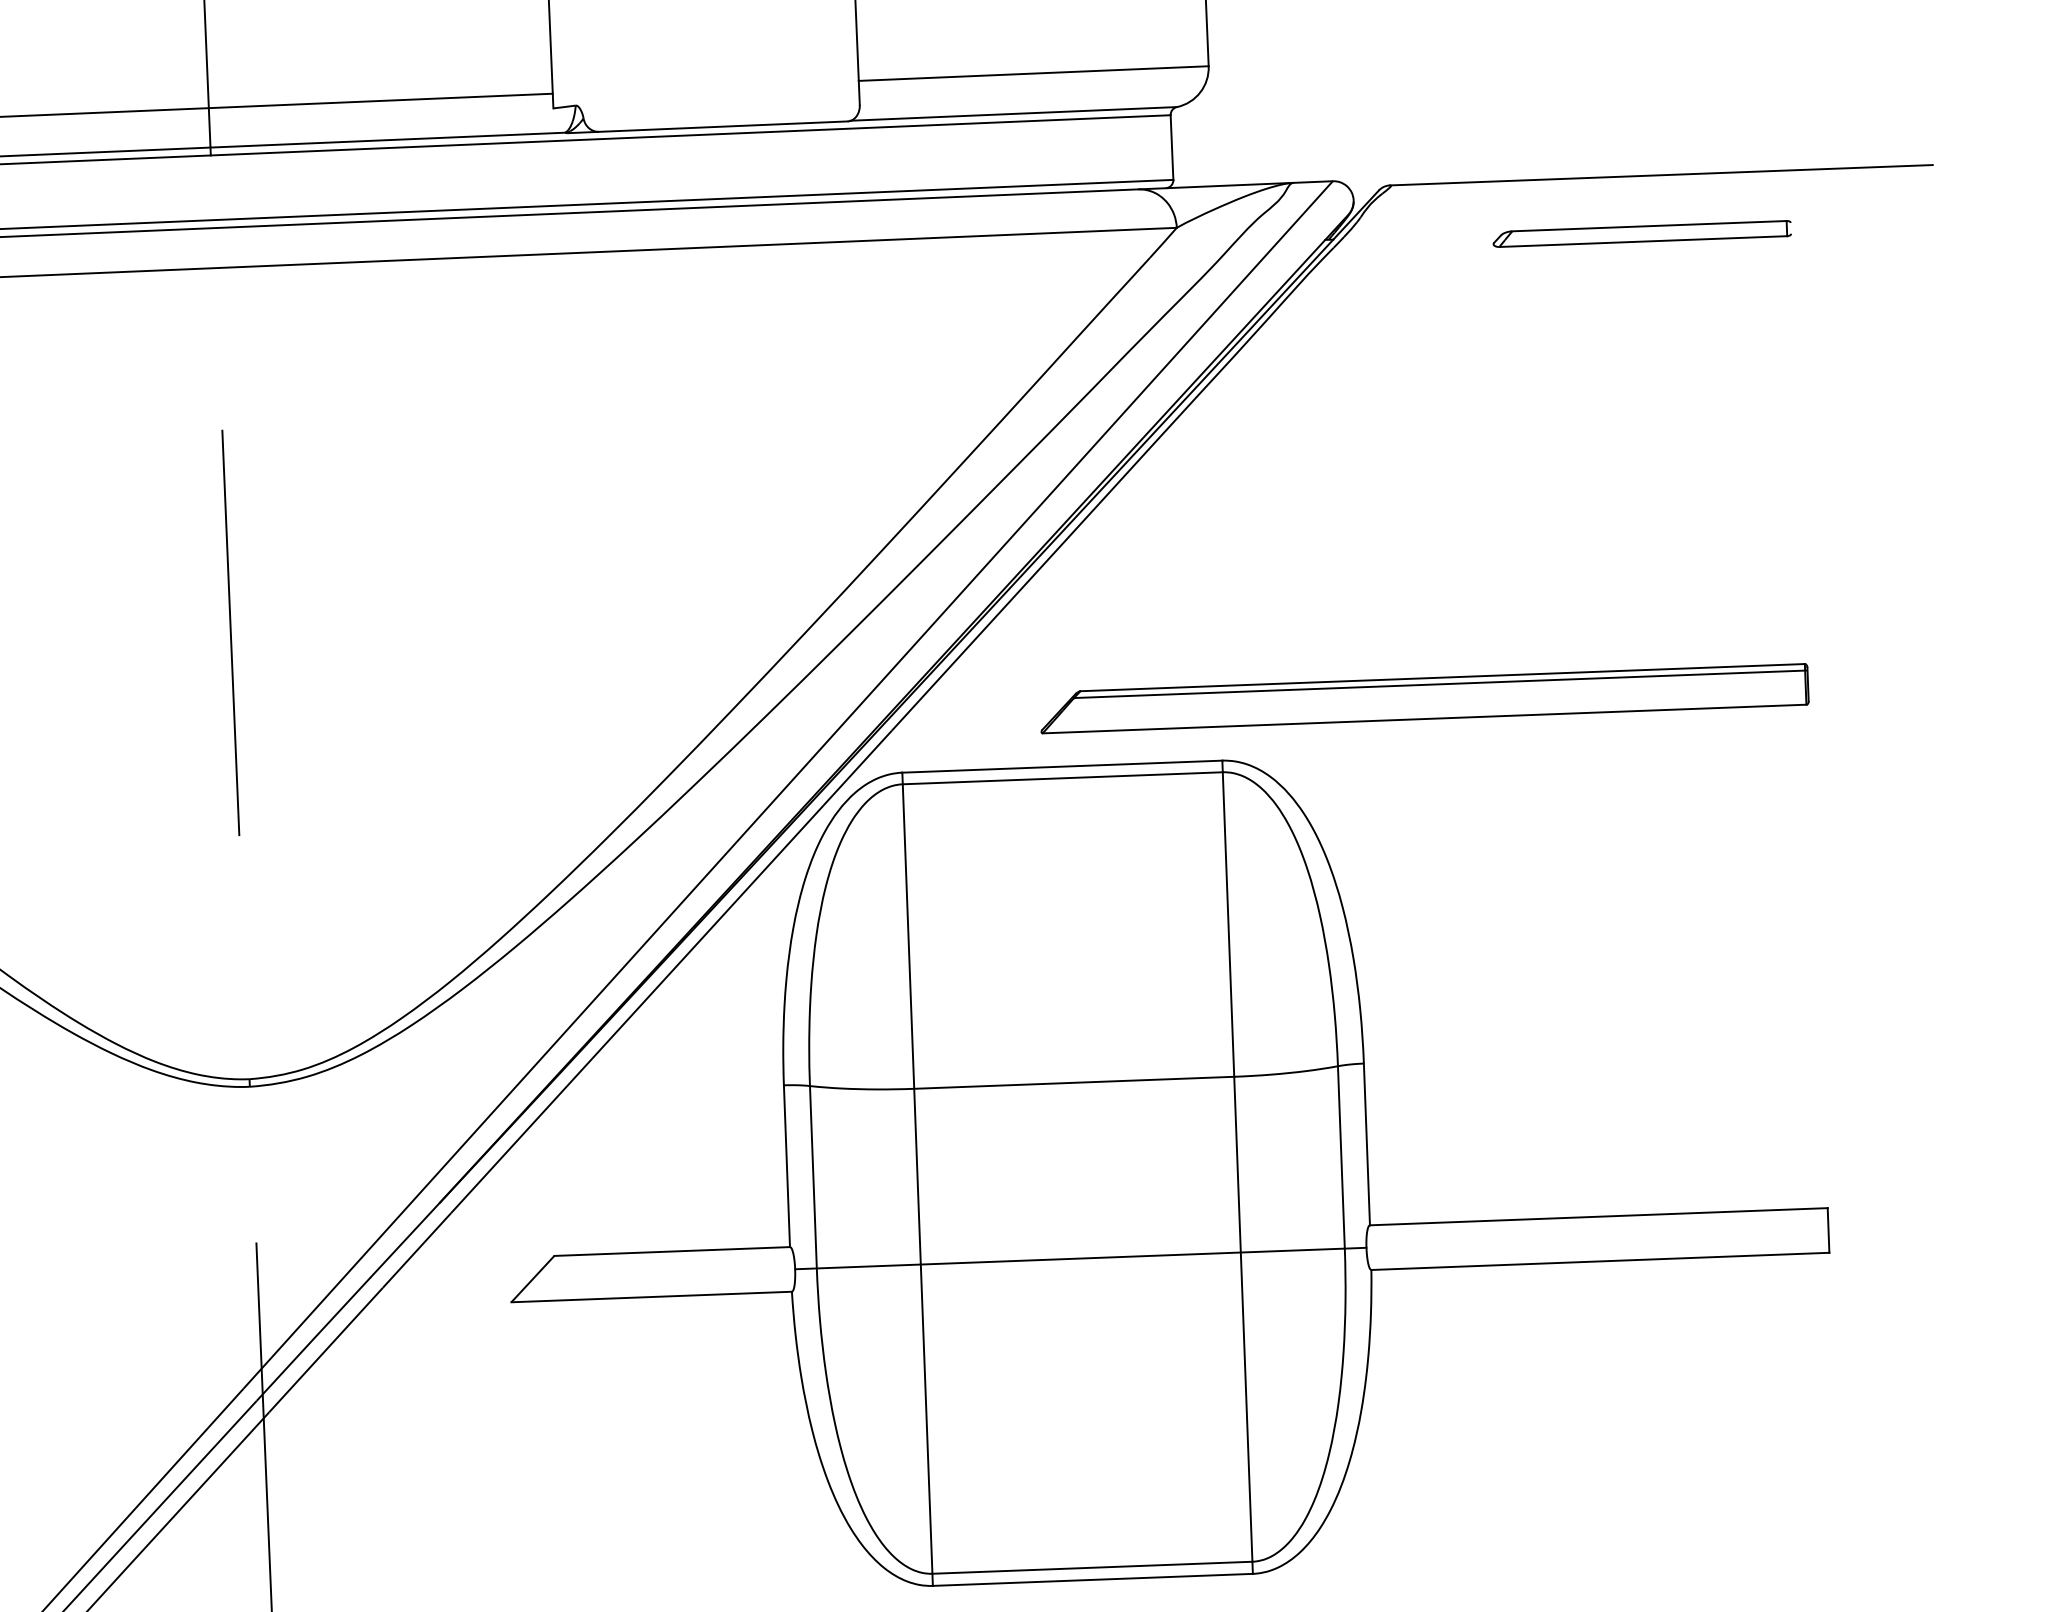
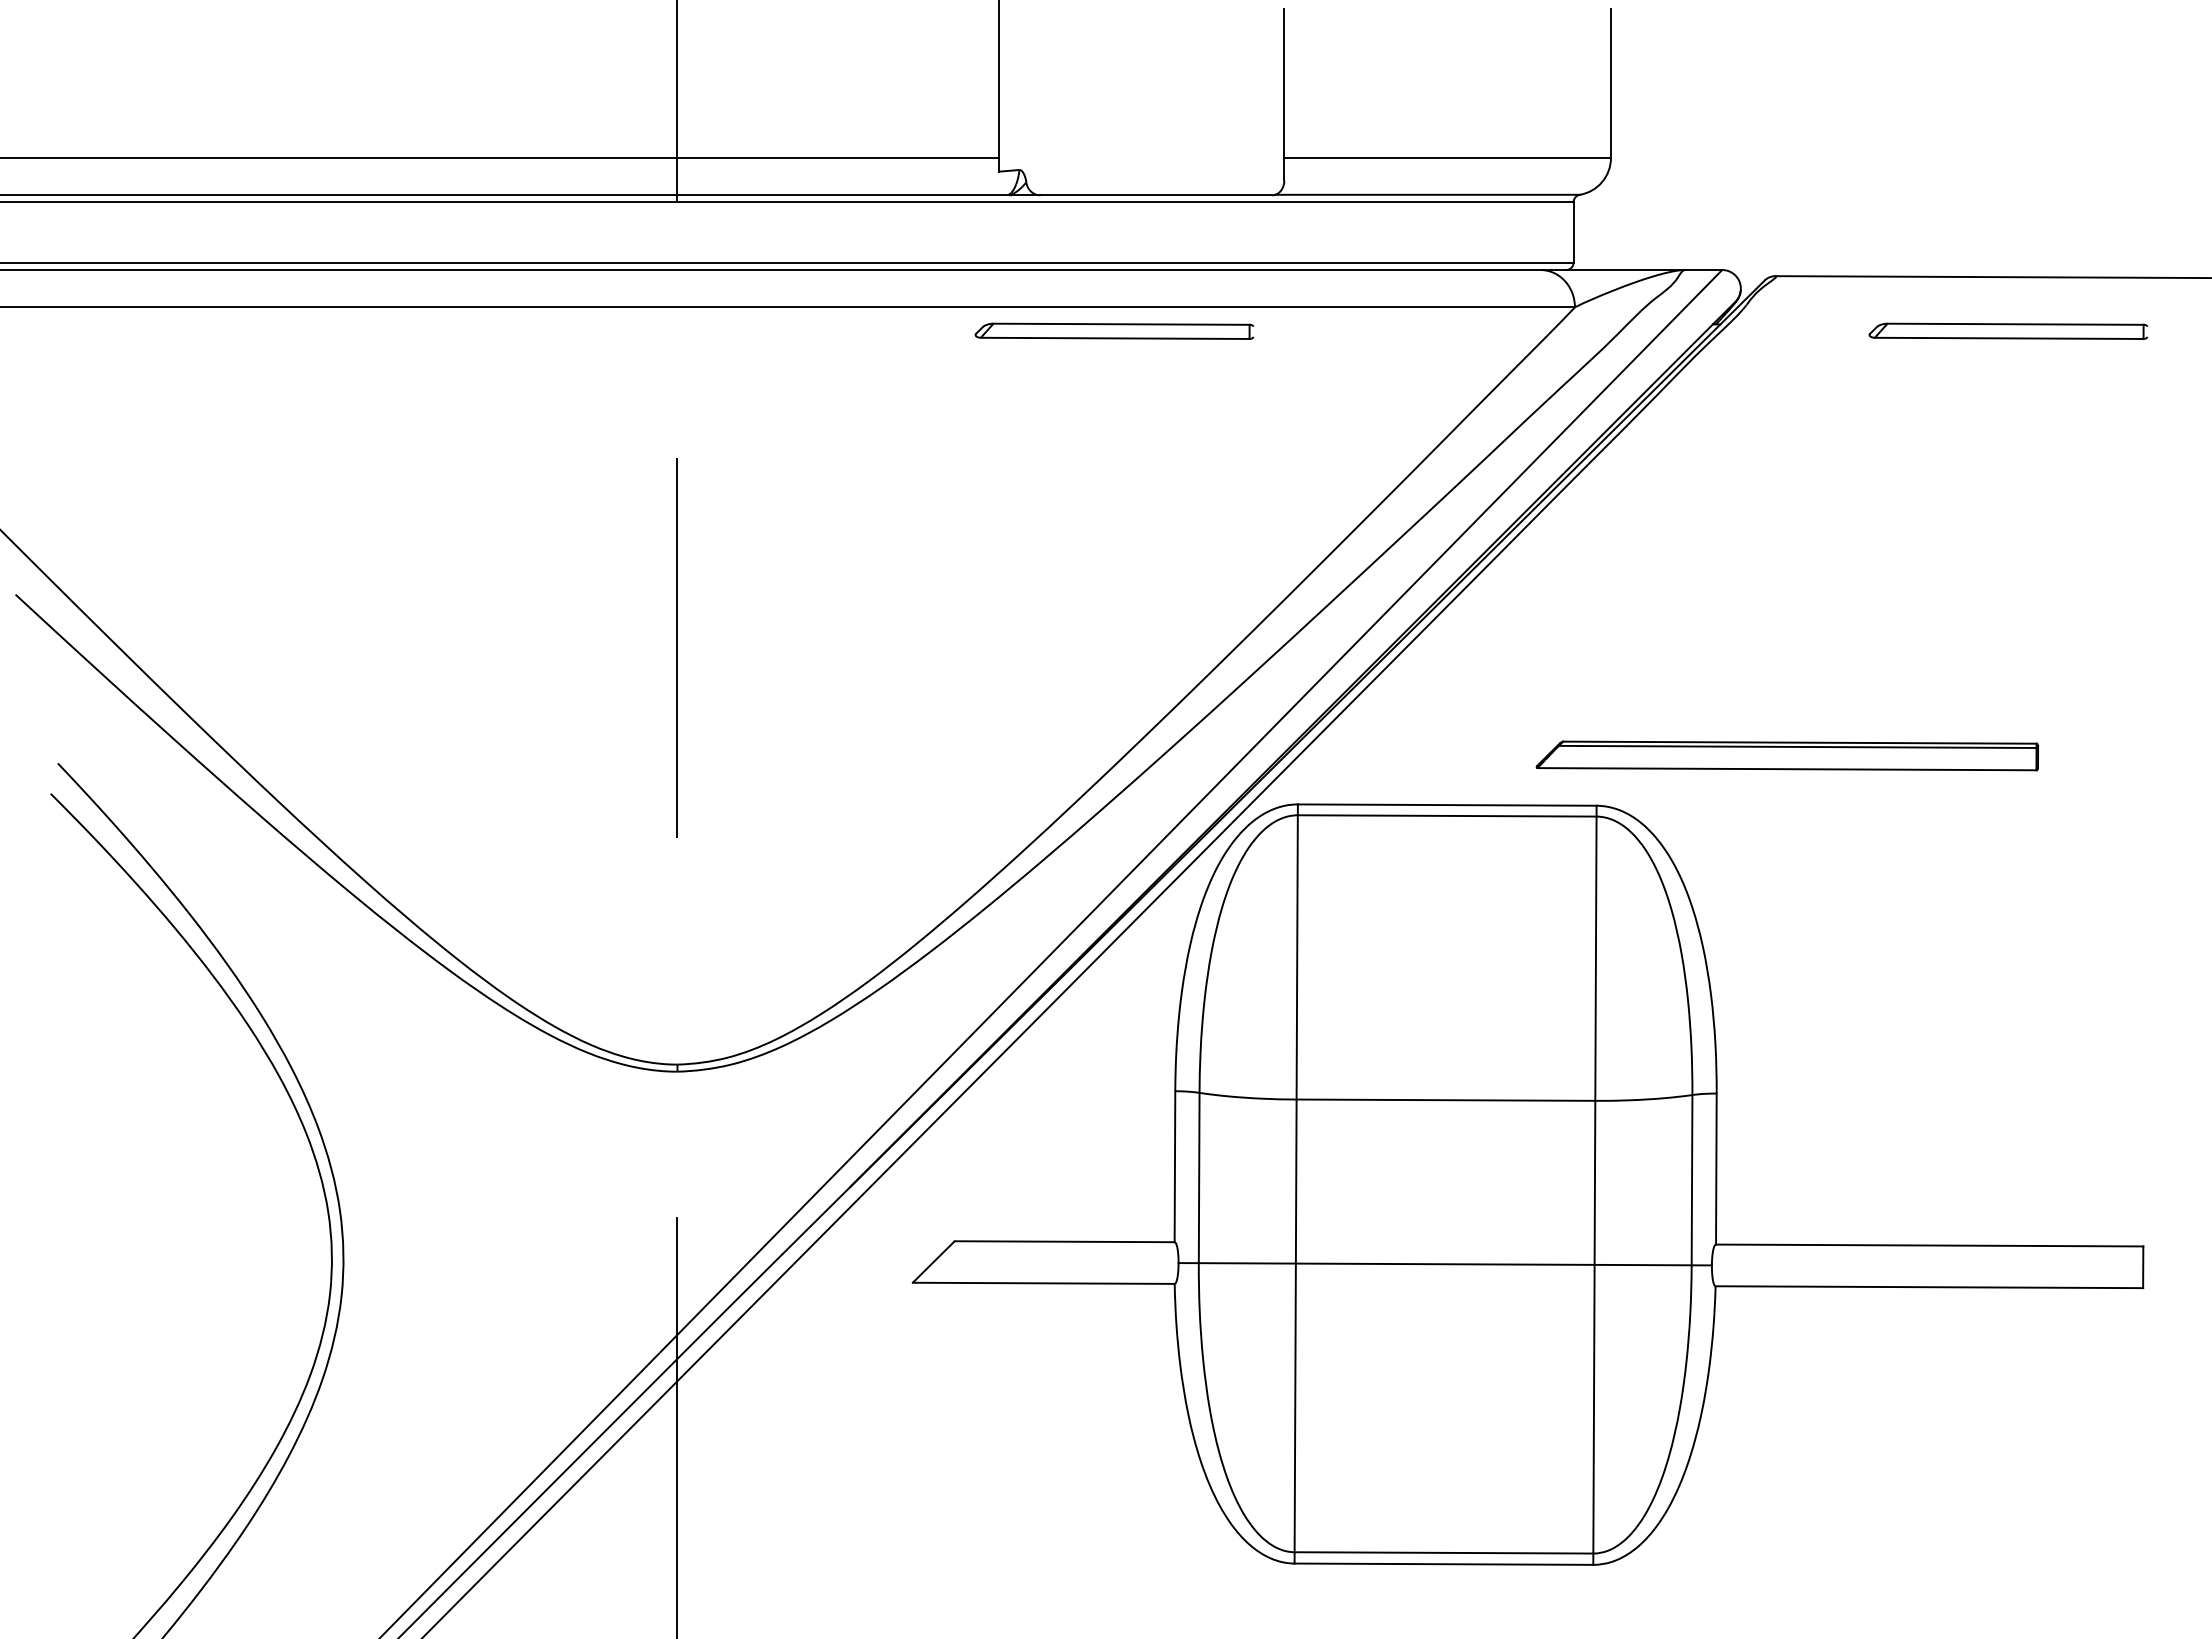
part: (684, 273) -> (1114, 330), added
part: (1424, 698) -> (1787, 755), size x0.7

